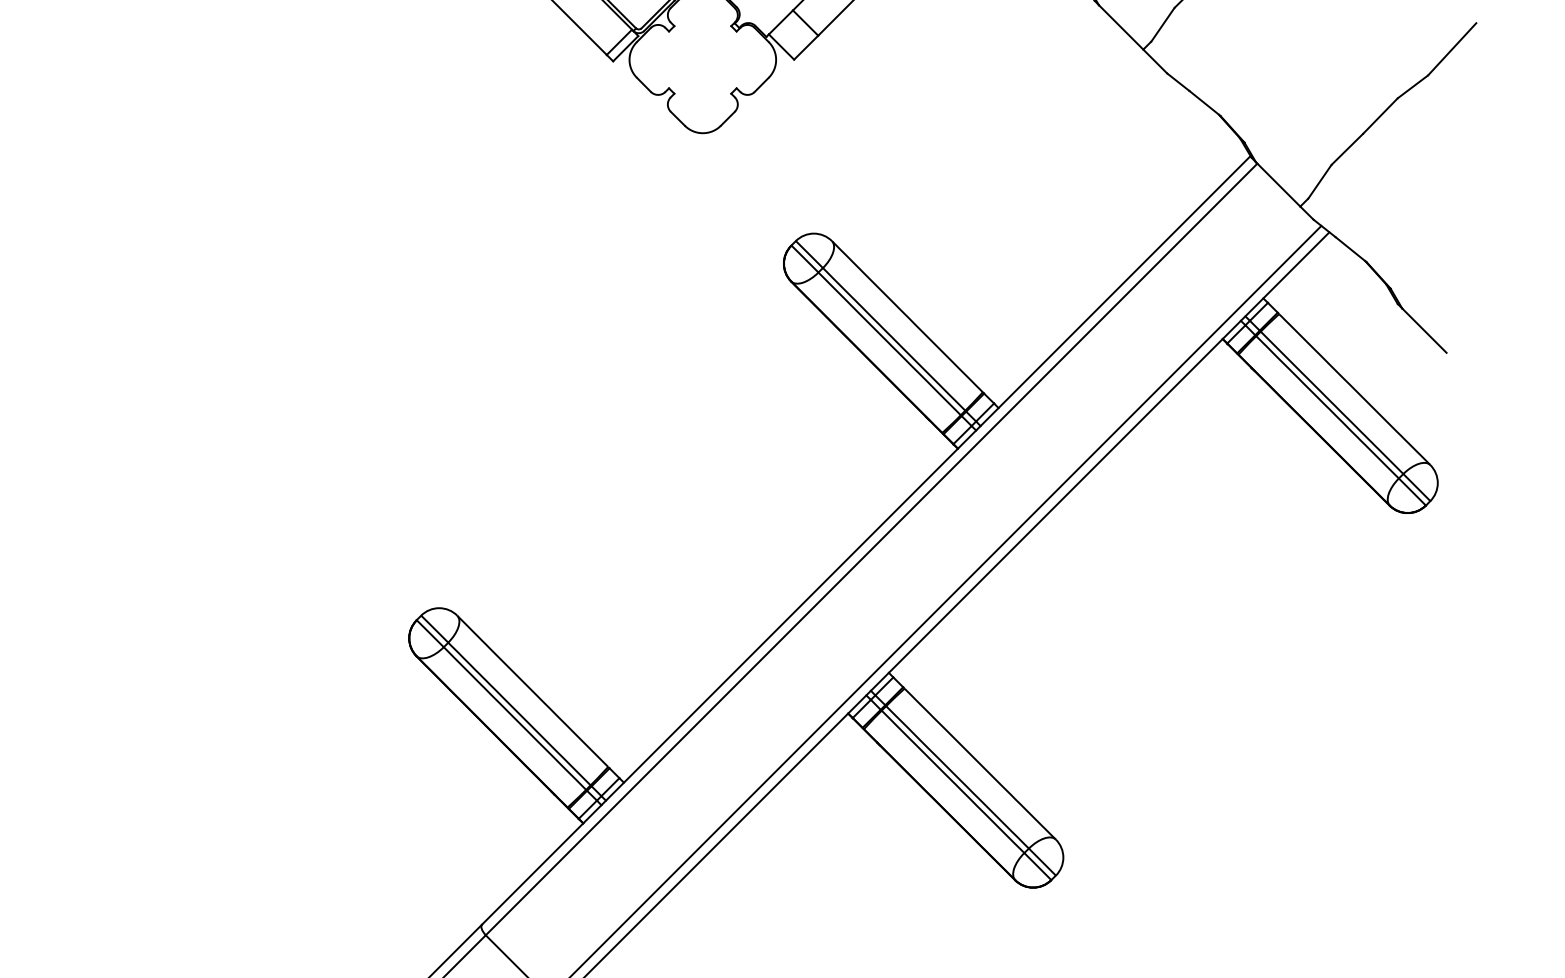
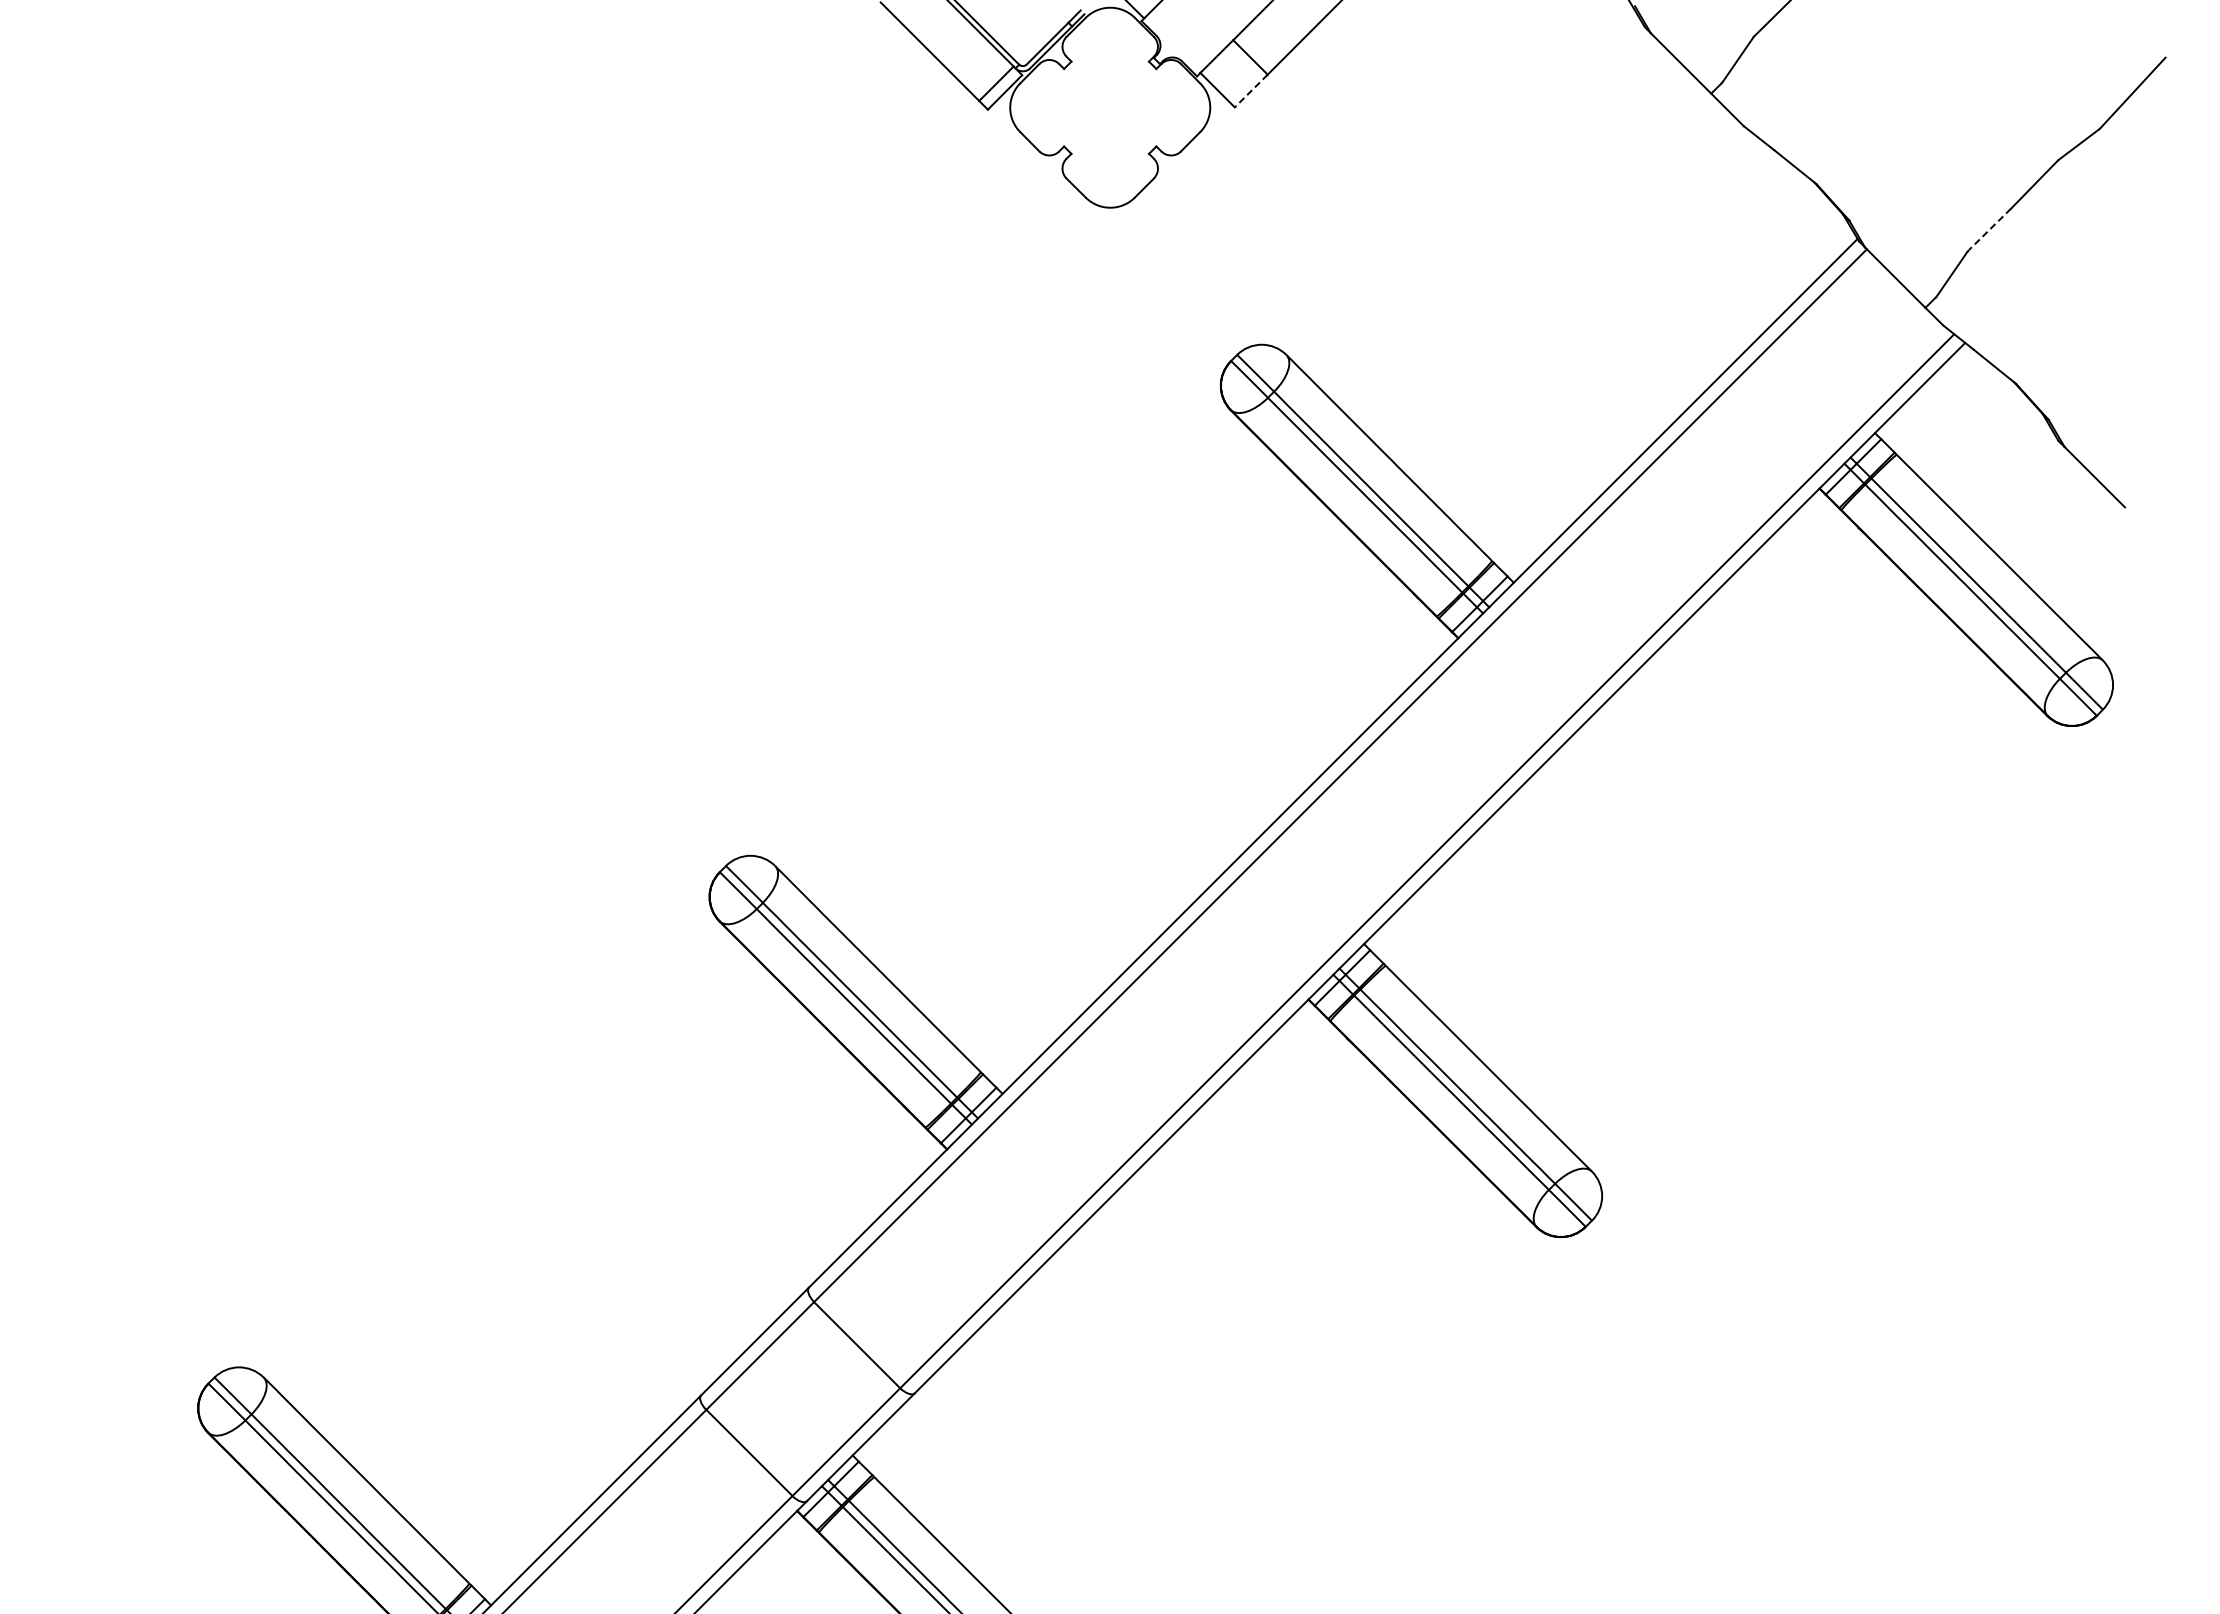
line: (805, 48) -> (1250, 91), solid -> dashed
line: (1347, 149) -> (1990, 229), solid -> dashed

